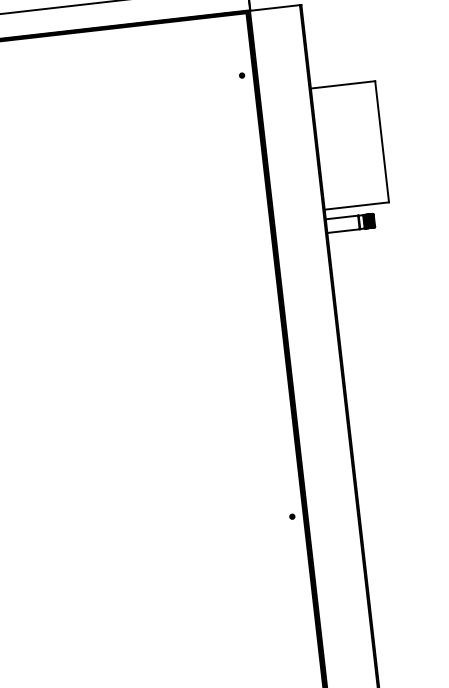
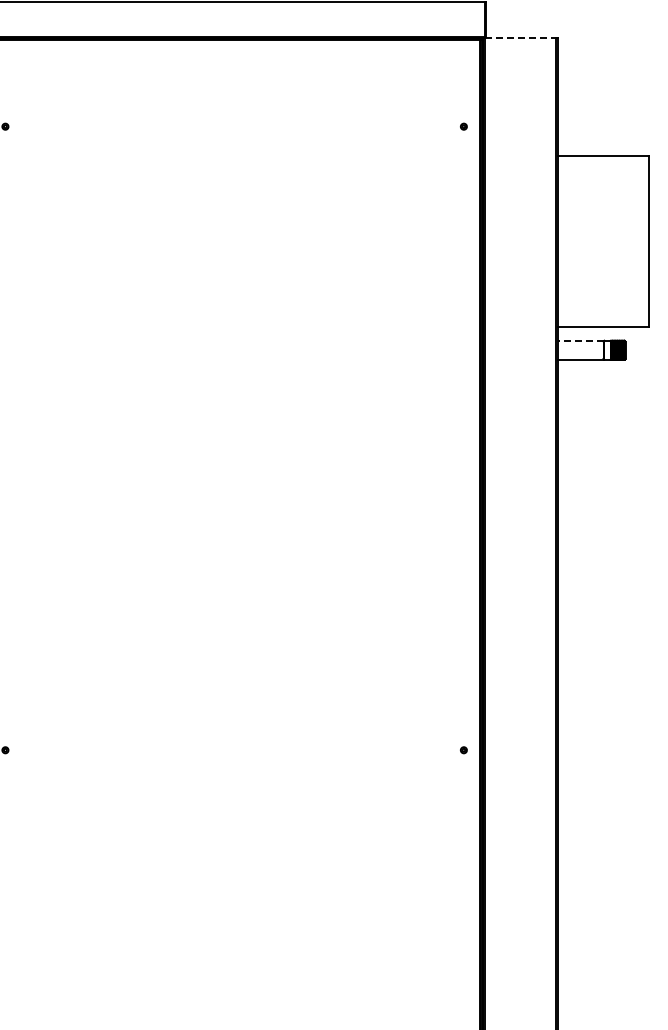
line: (275, 7) -> (521, 37), solid -> dashed
line: (341, 217) -> (580, 340), solid -> dashed

